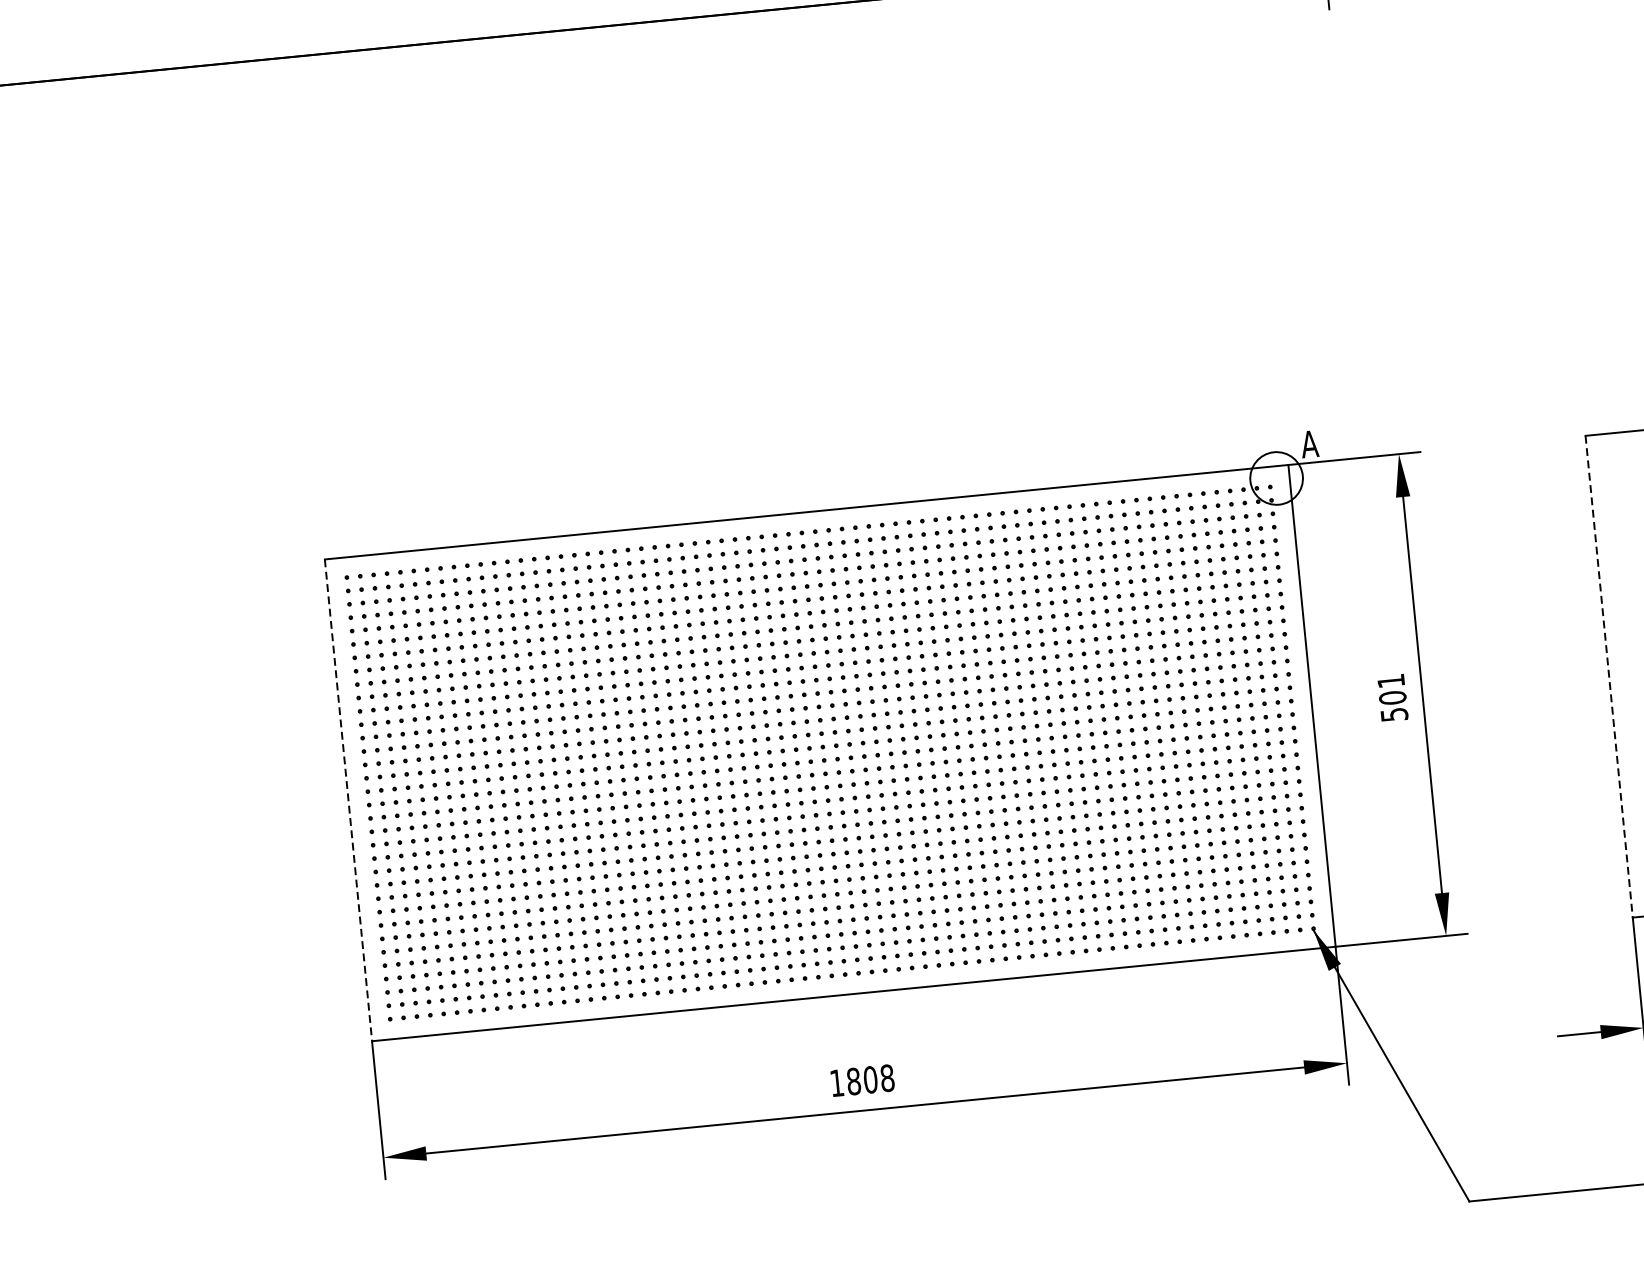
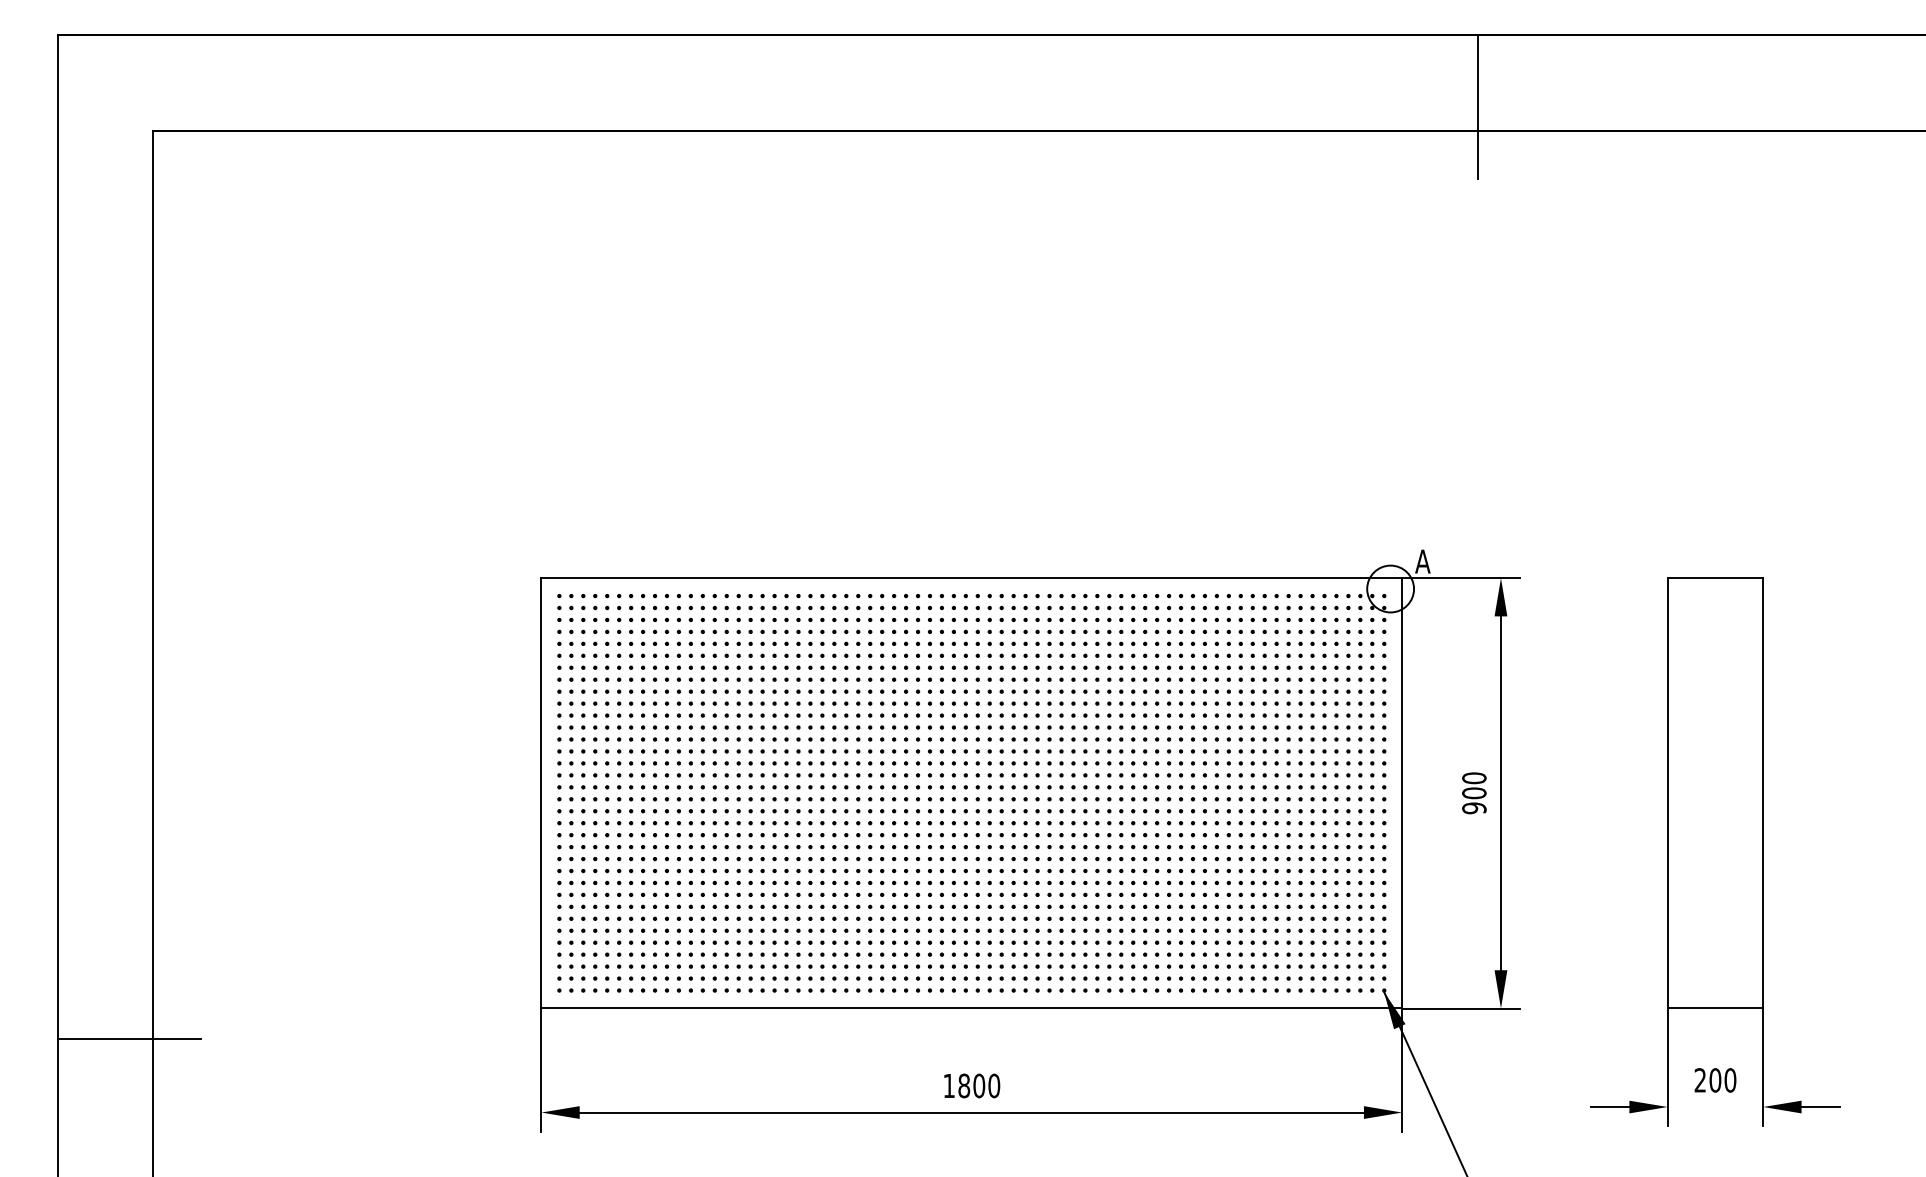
line: (1609, 676) -> (1667, 793), dashed -> solid
text: (1392, 698) -> (1474, 793), 501 -> 900
line: (348, 800) -> (541, 793), dashed -> solid
text: (887, 1077) -> (994, 1085), 1808 -> 1800

